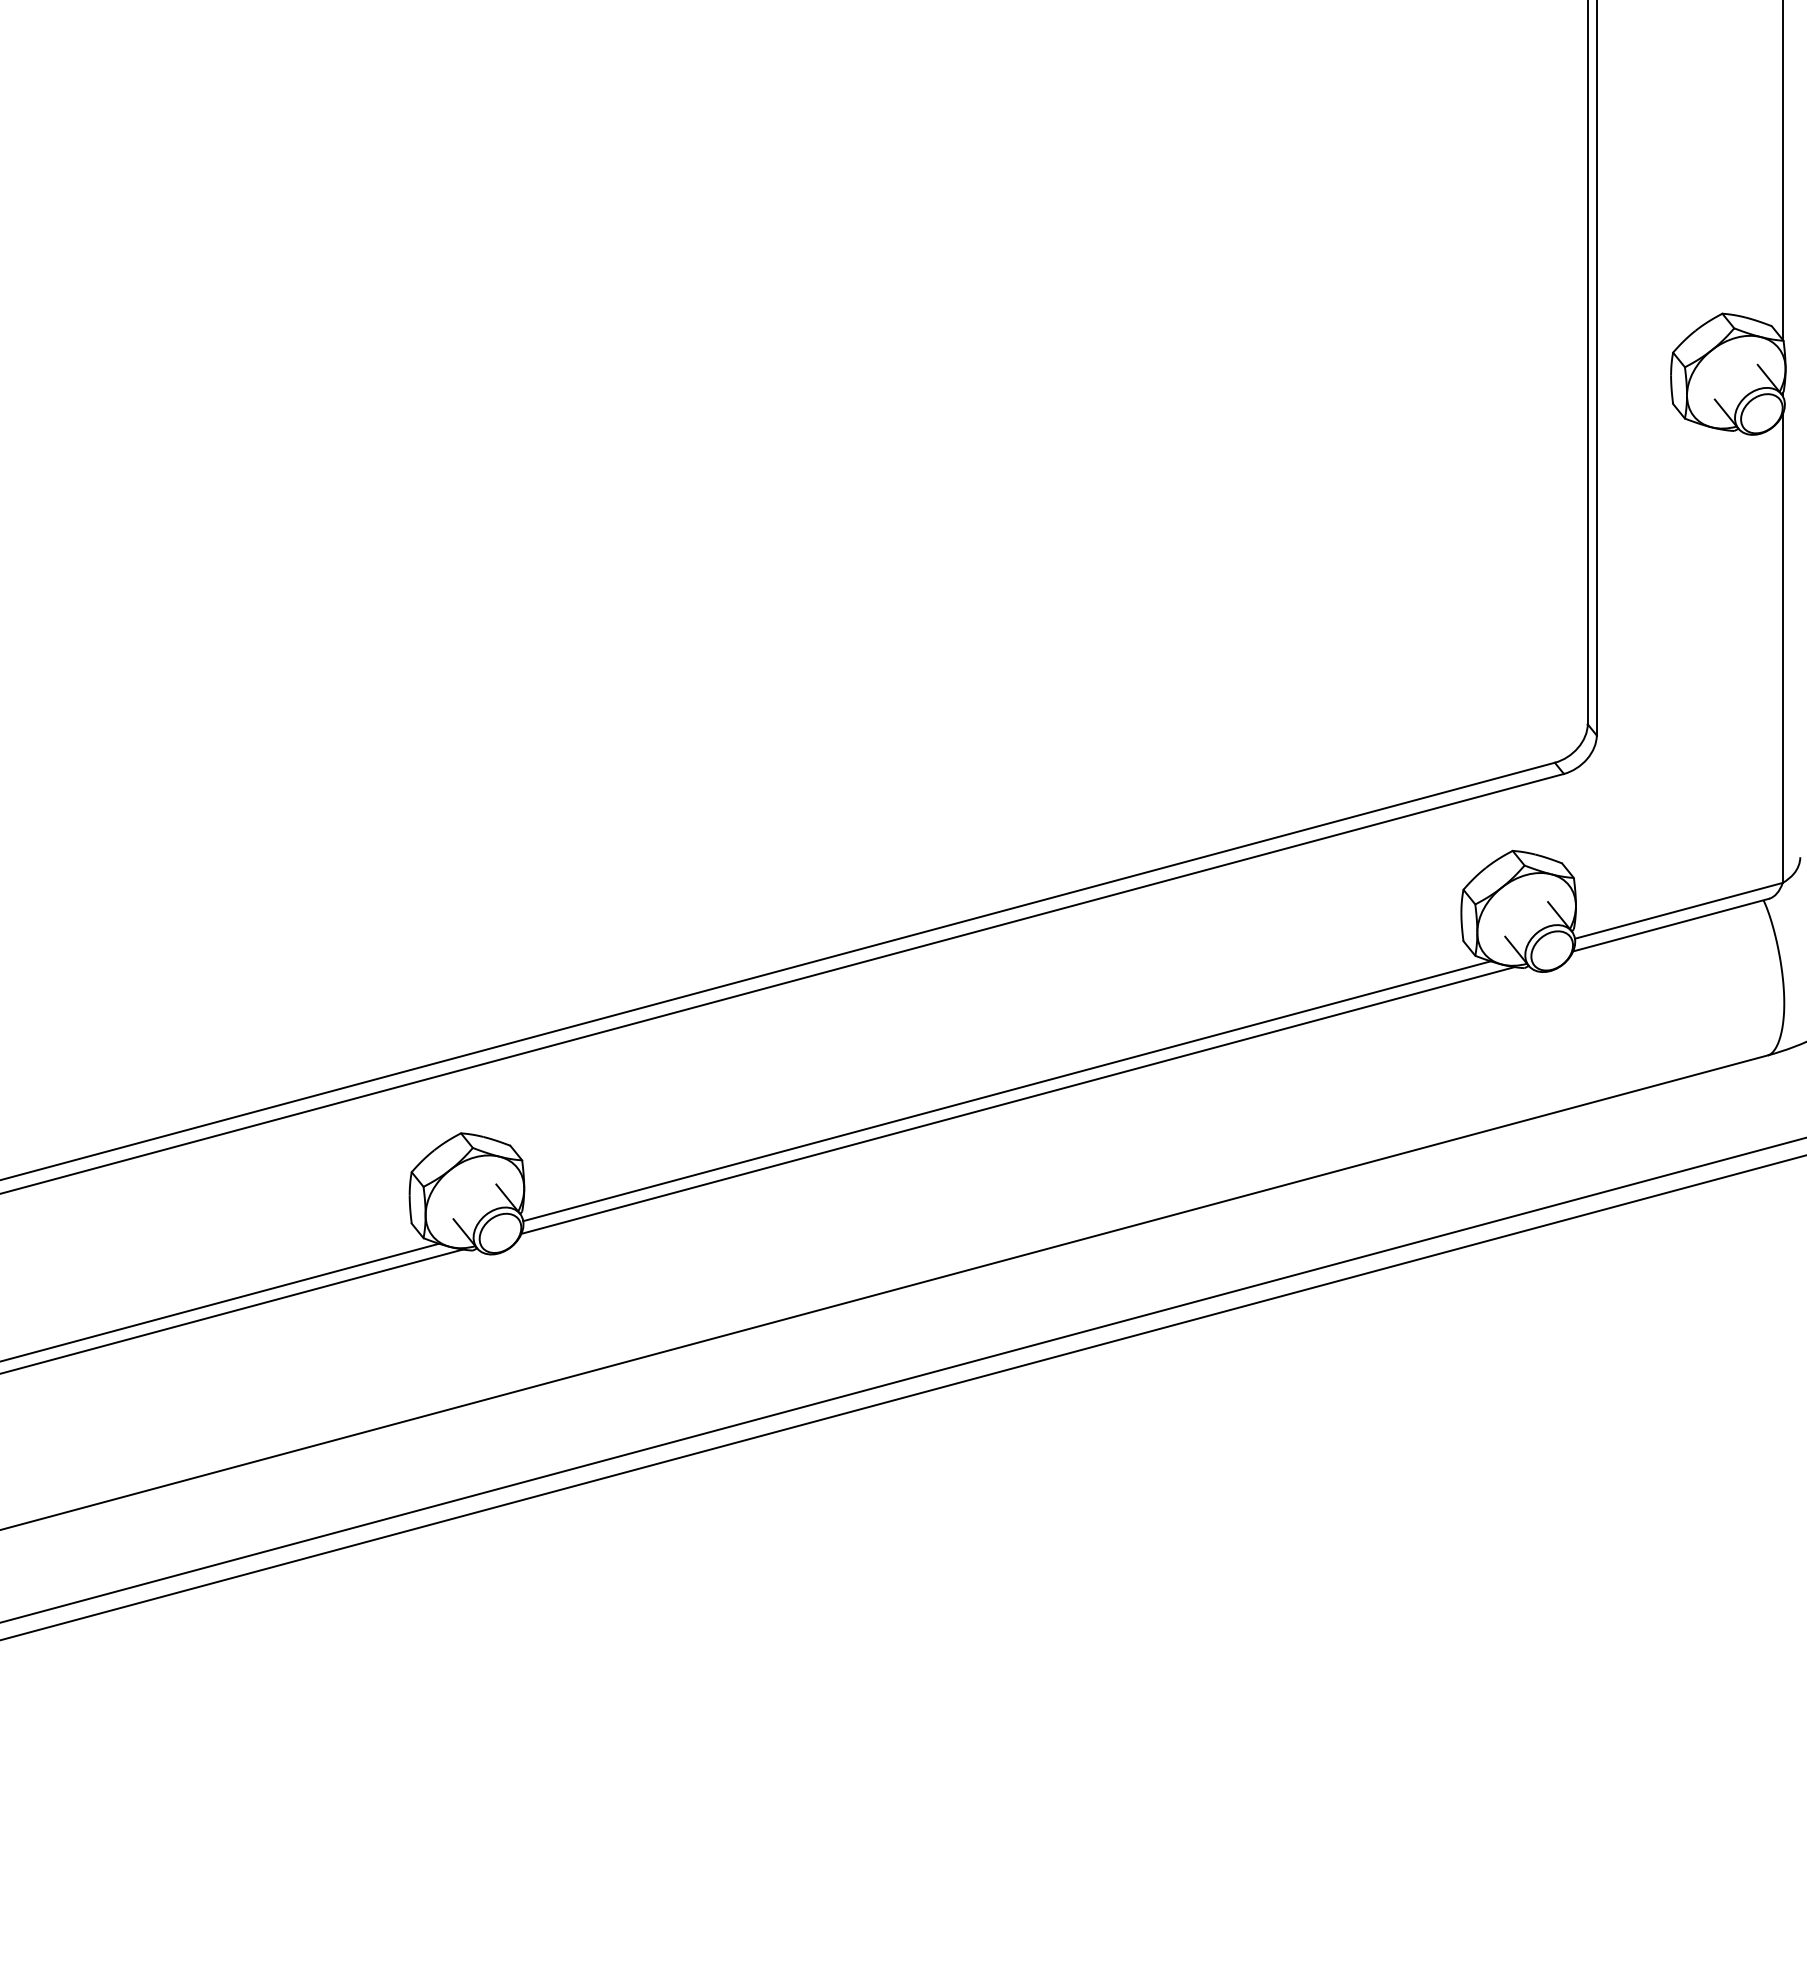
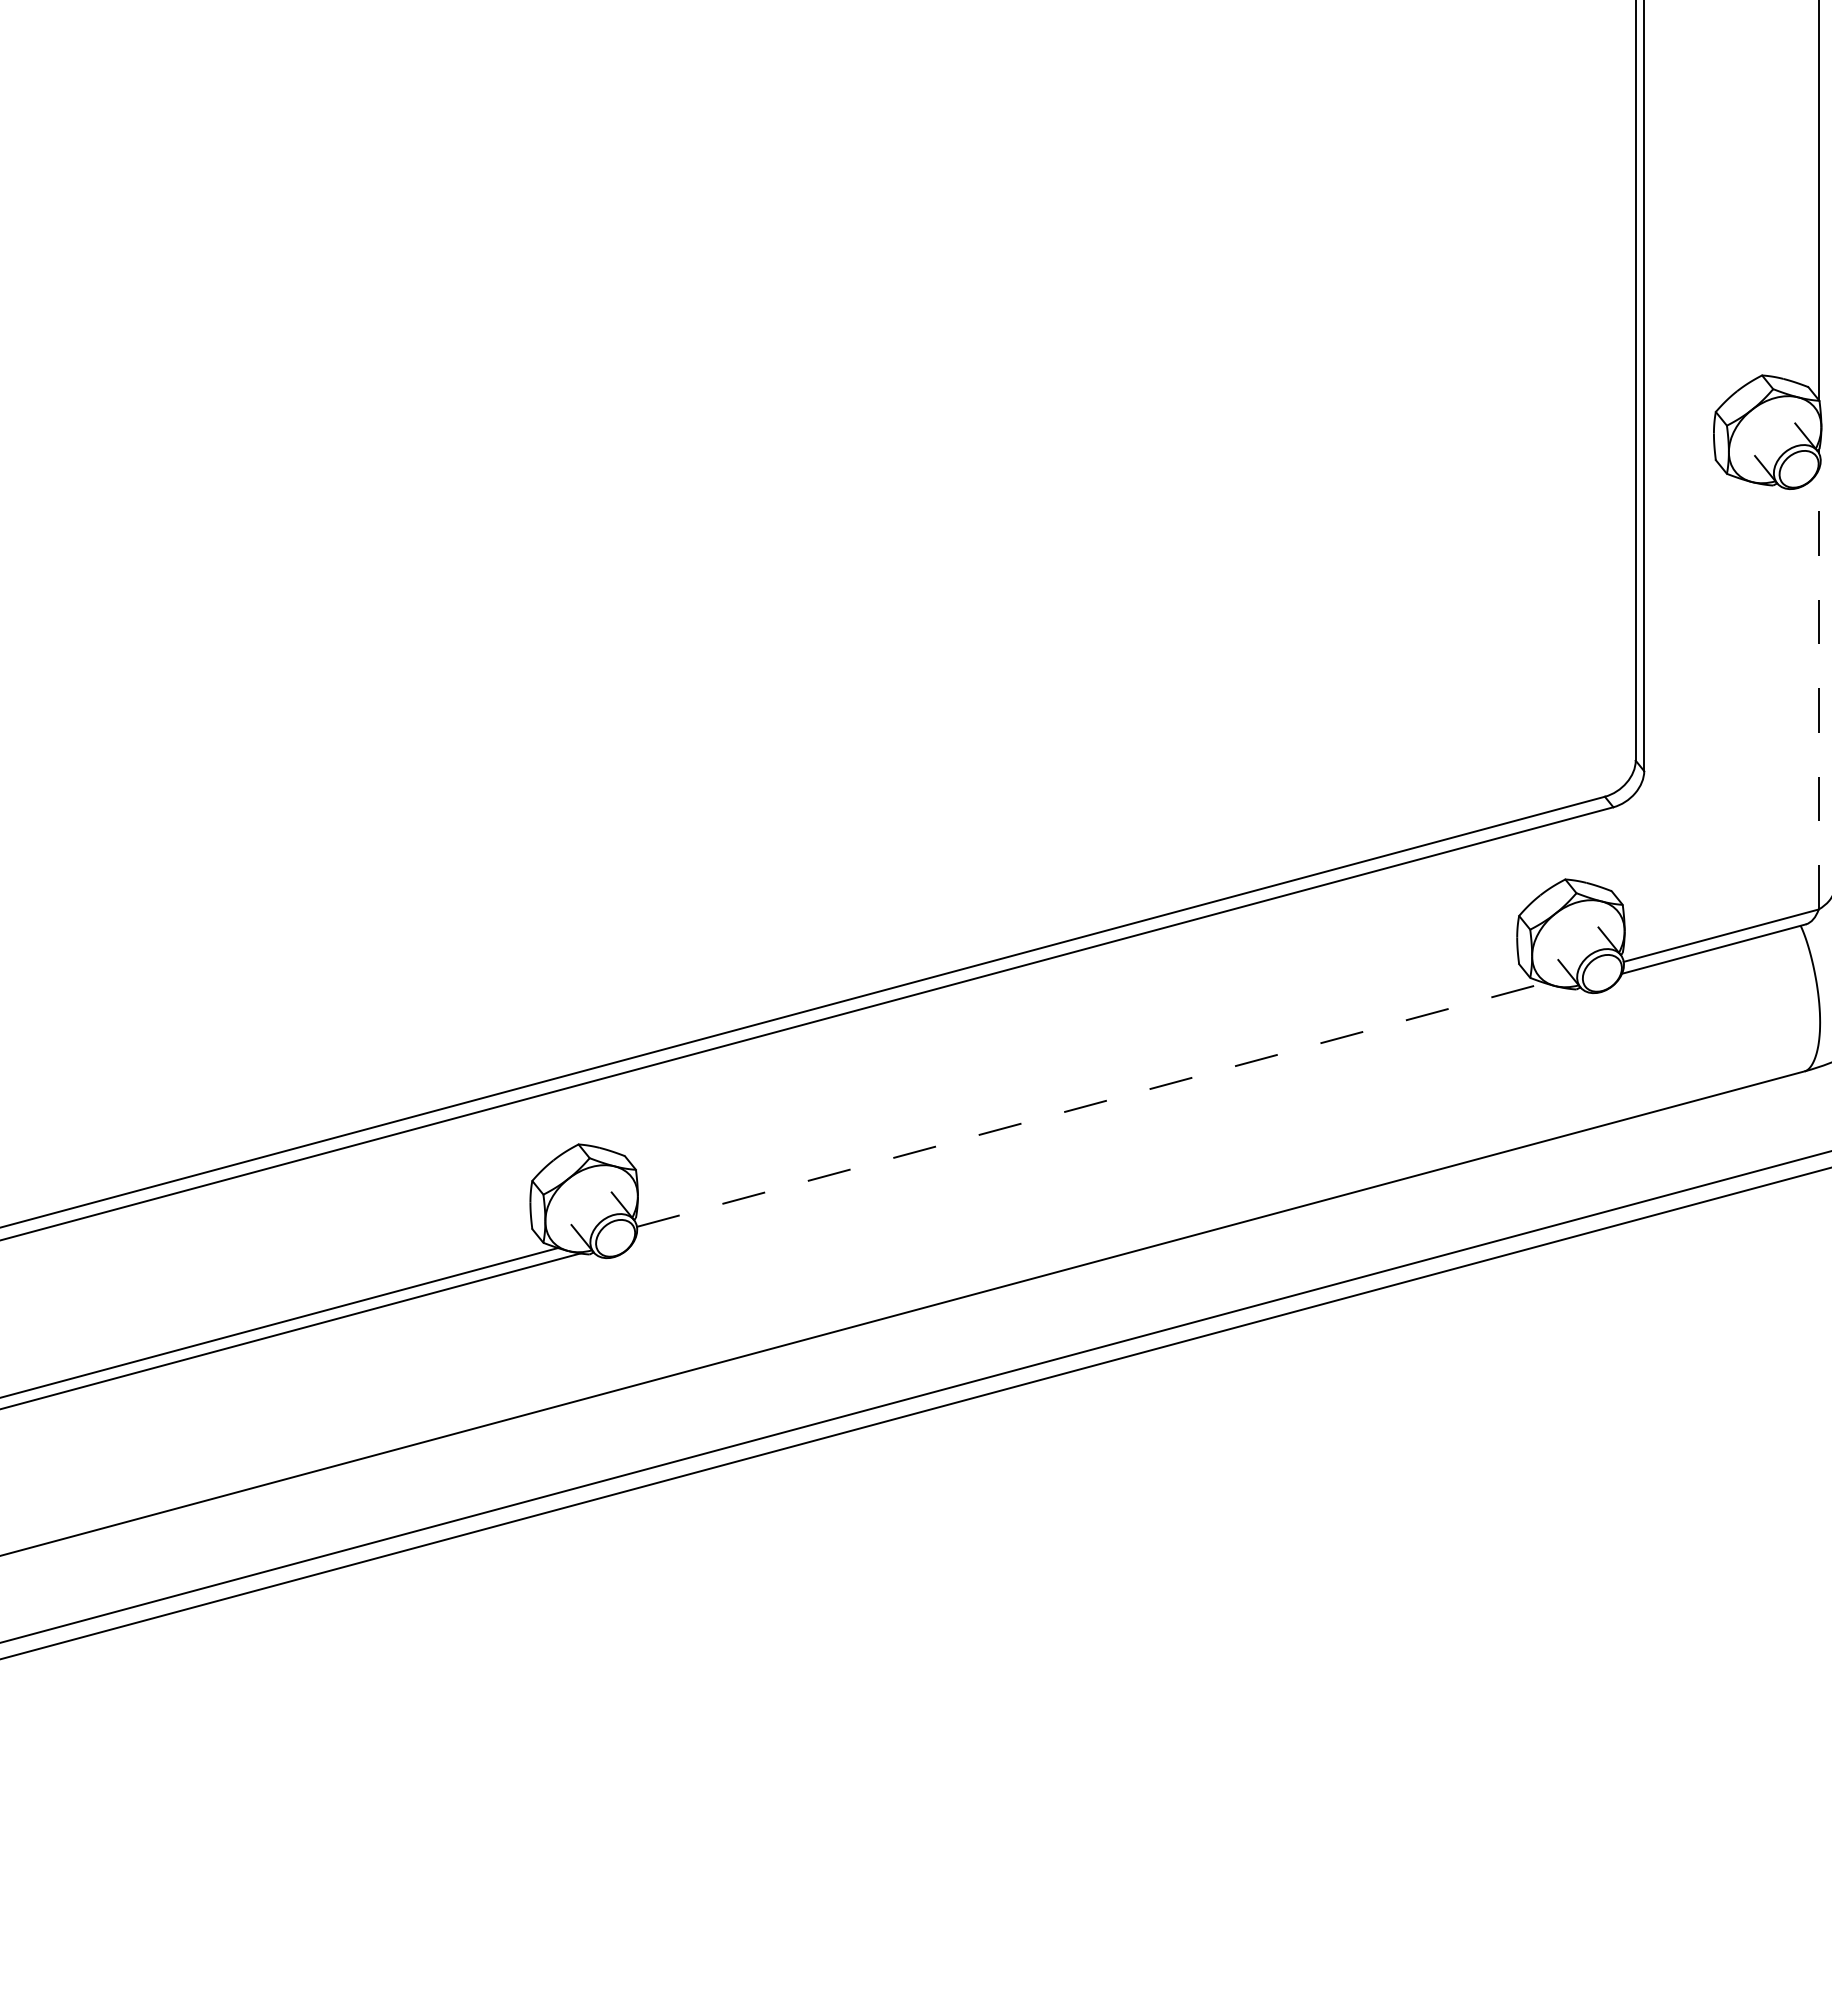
line: (1782, 648) -> (1818, 689), solid -> dashed
line: (1007, 1090) -> (1091, 1104), solid -> dashed
line: (1018, 1100) -> (1101, 1113), removed

